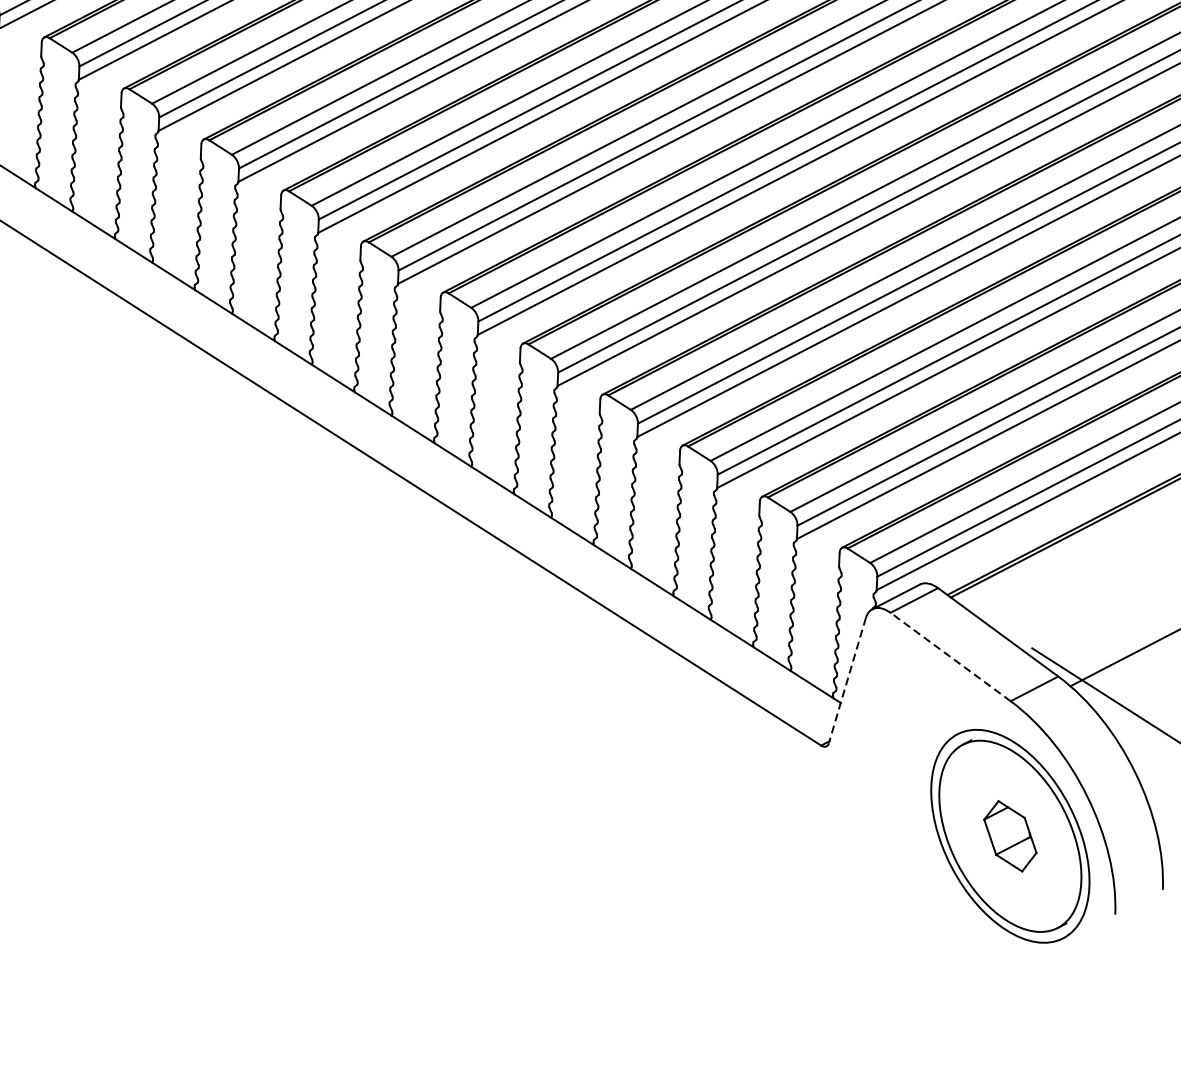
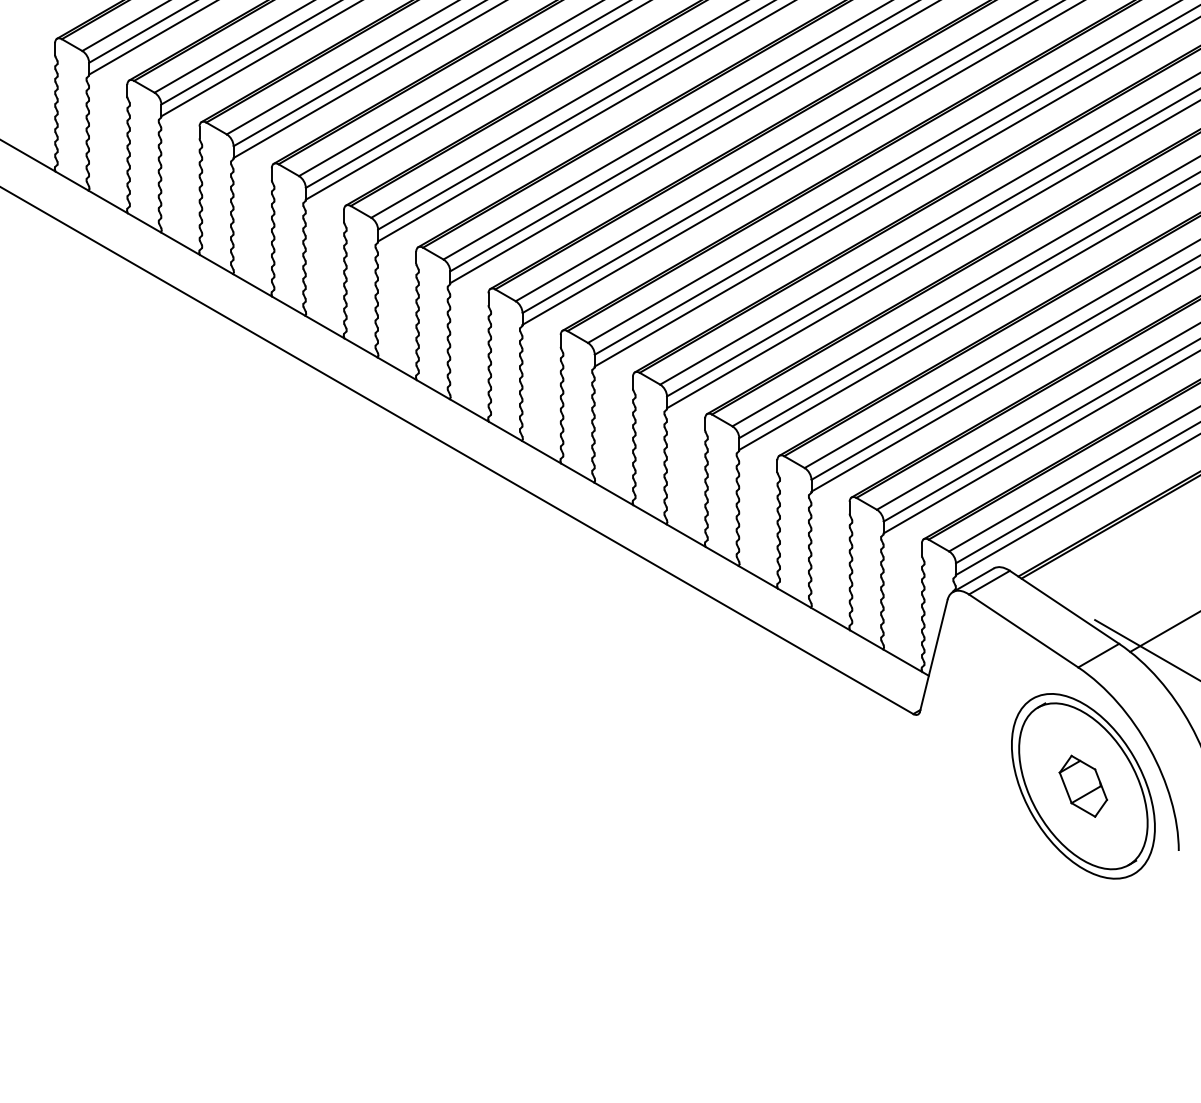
line: (950, 656) -> (1023, 630), dashed -> solid
line: (847, 680) -> (933, 655), dashed -> solid

